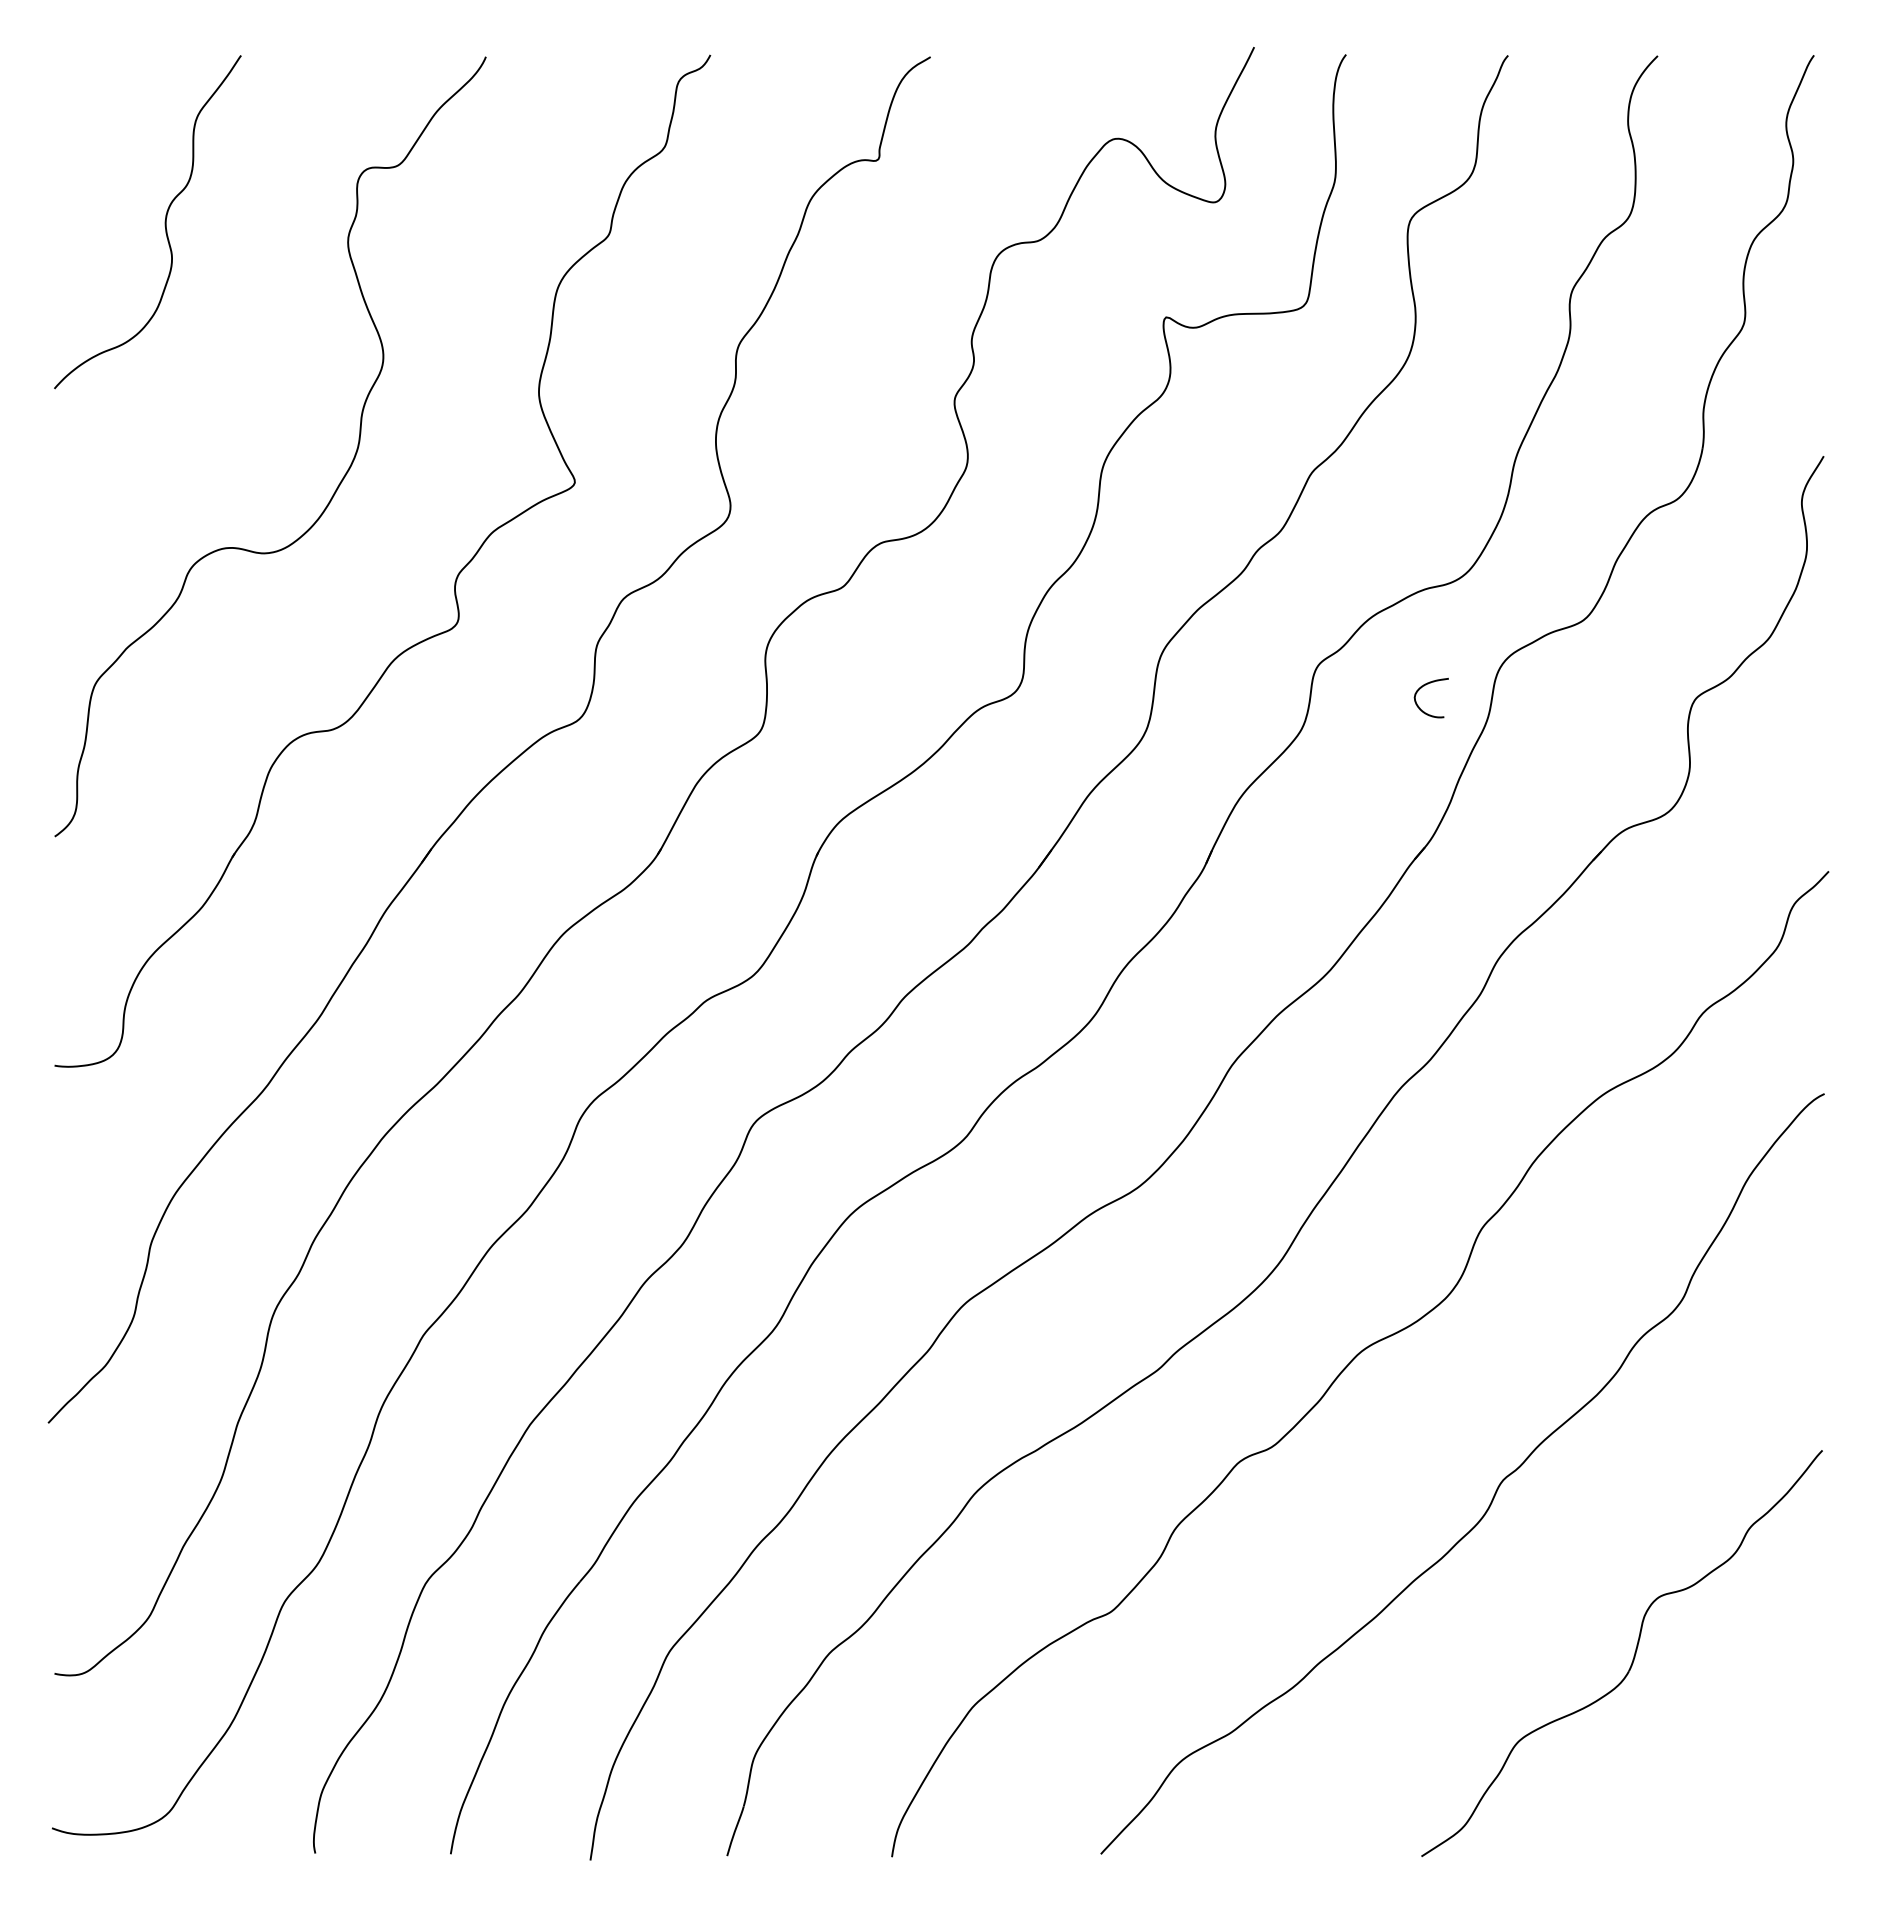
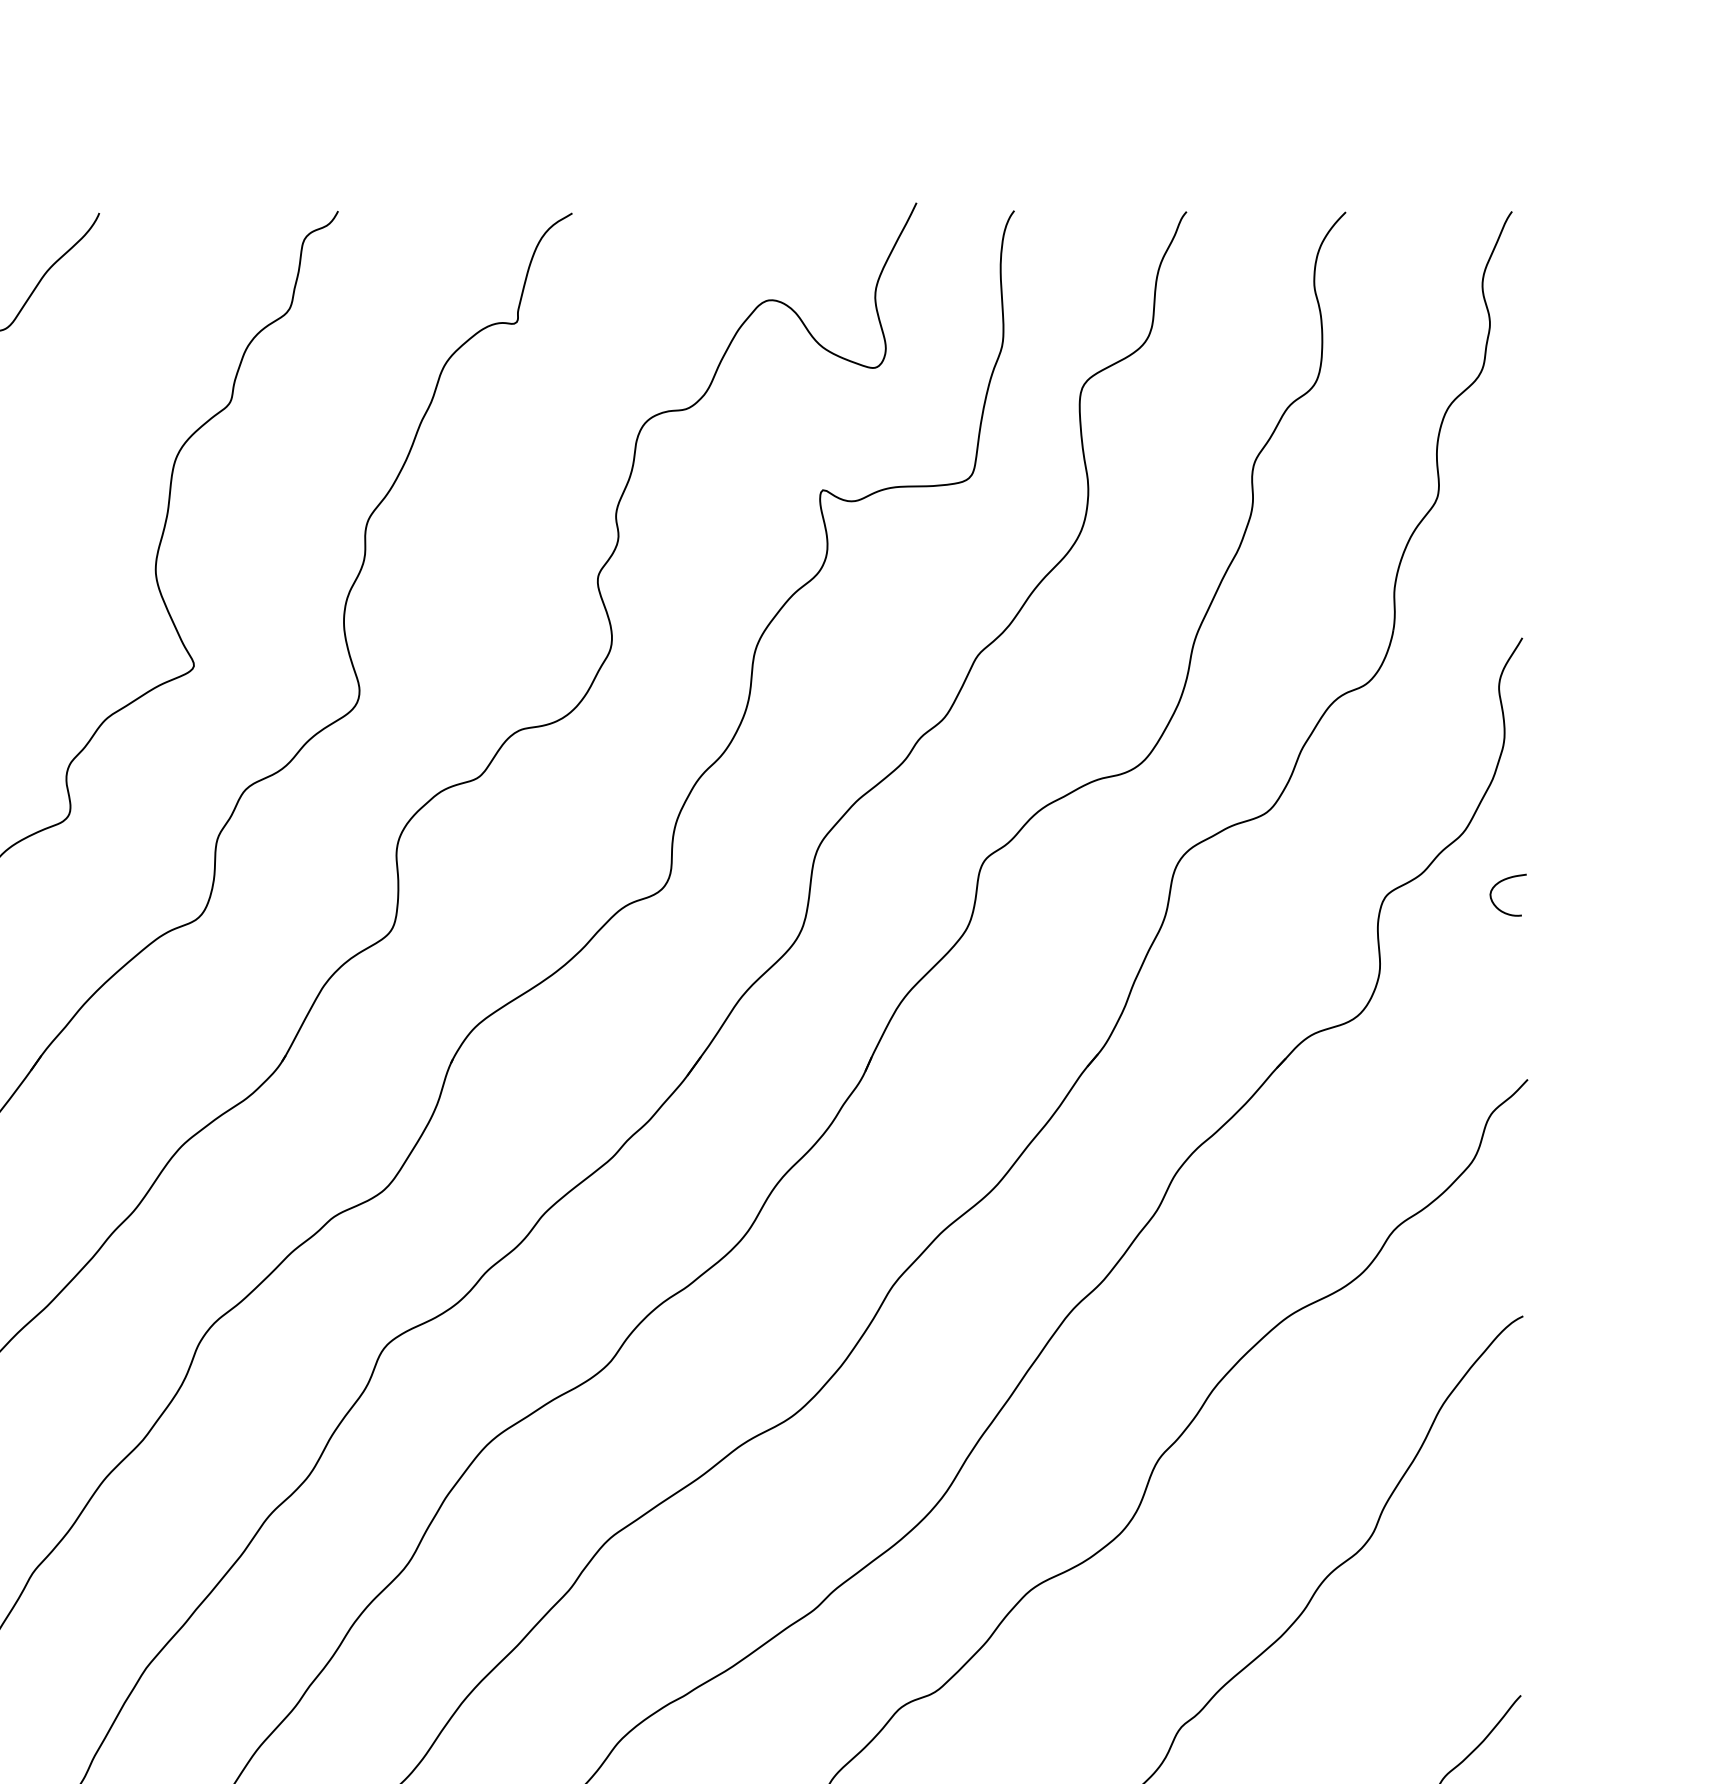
curve: (1424, 686) -> (1500, 882), moved

